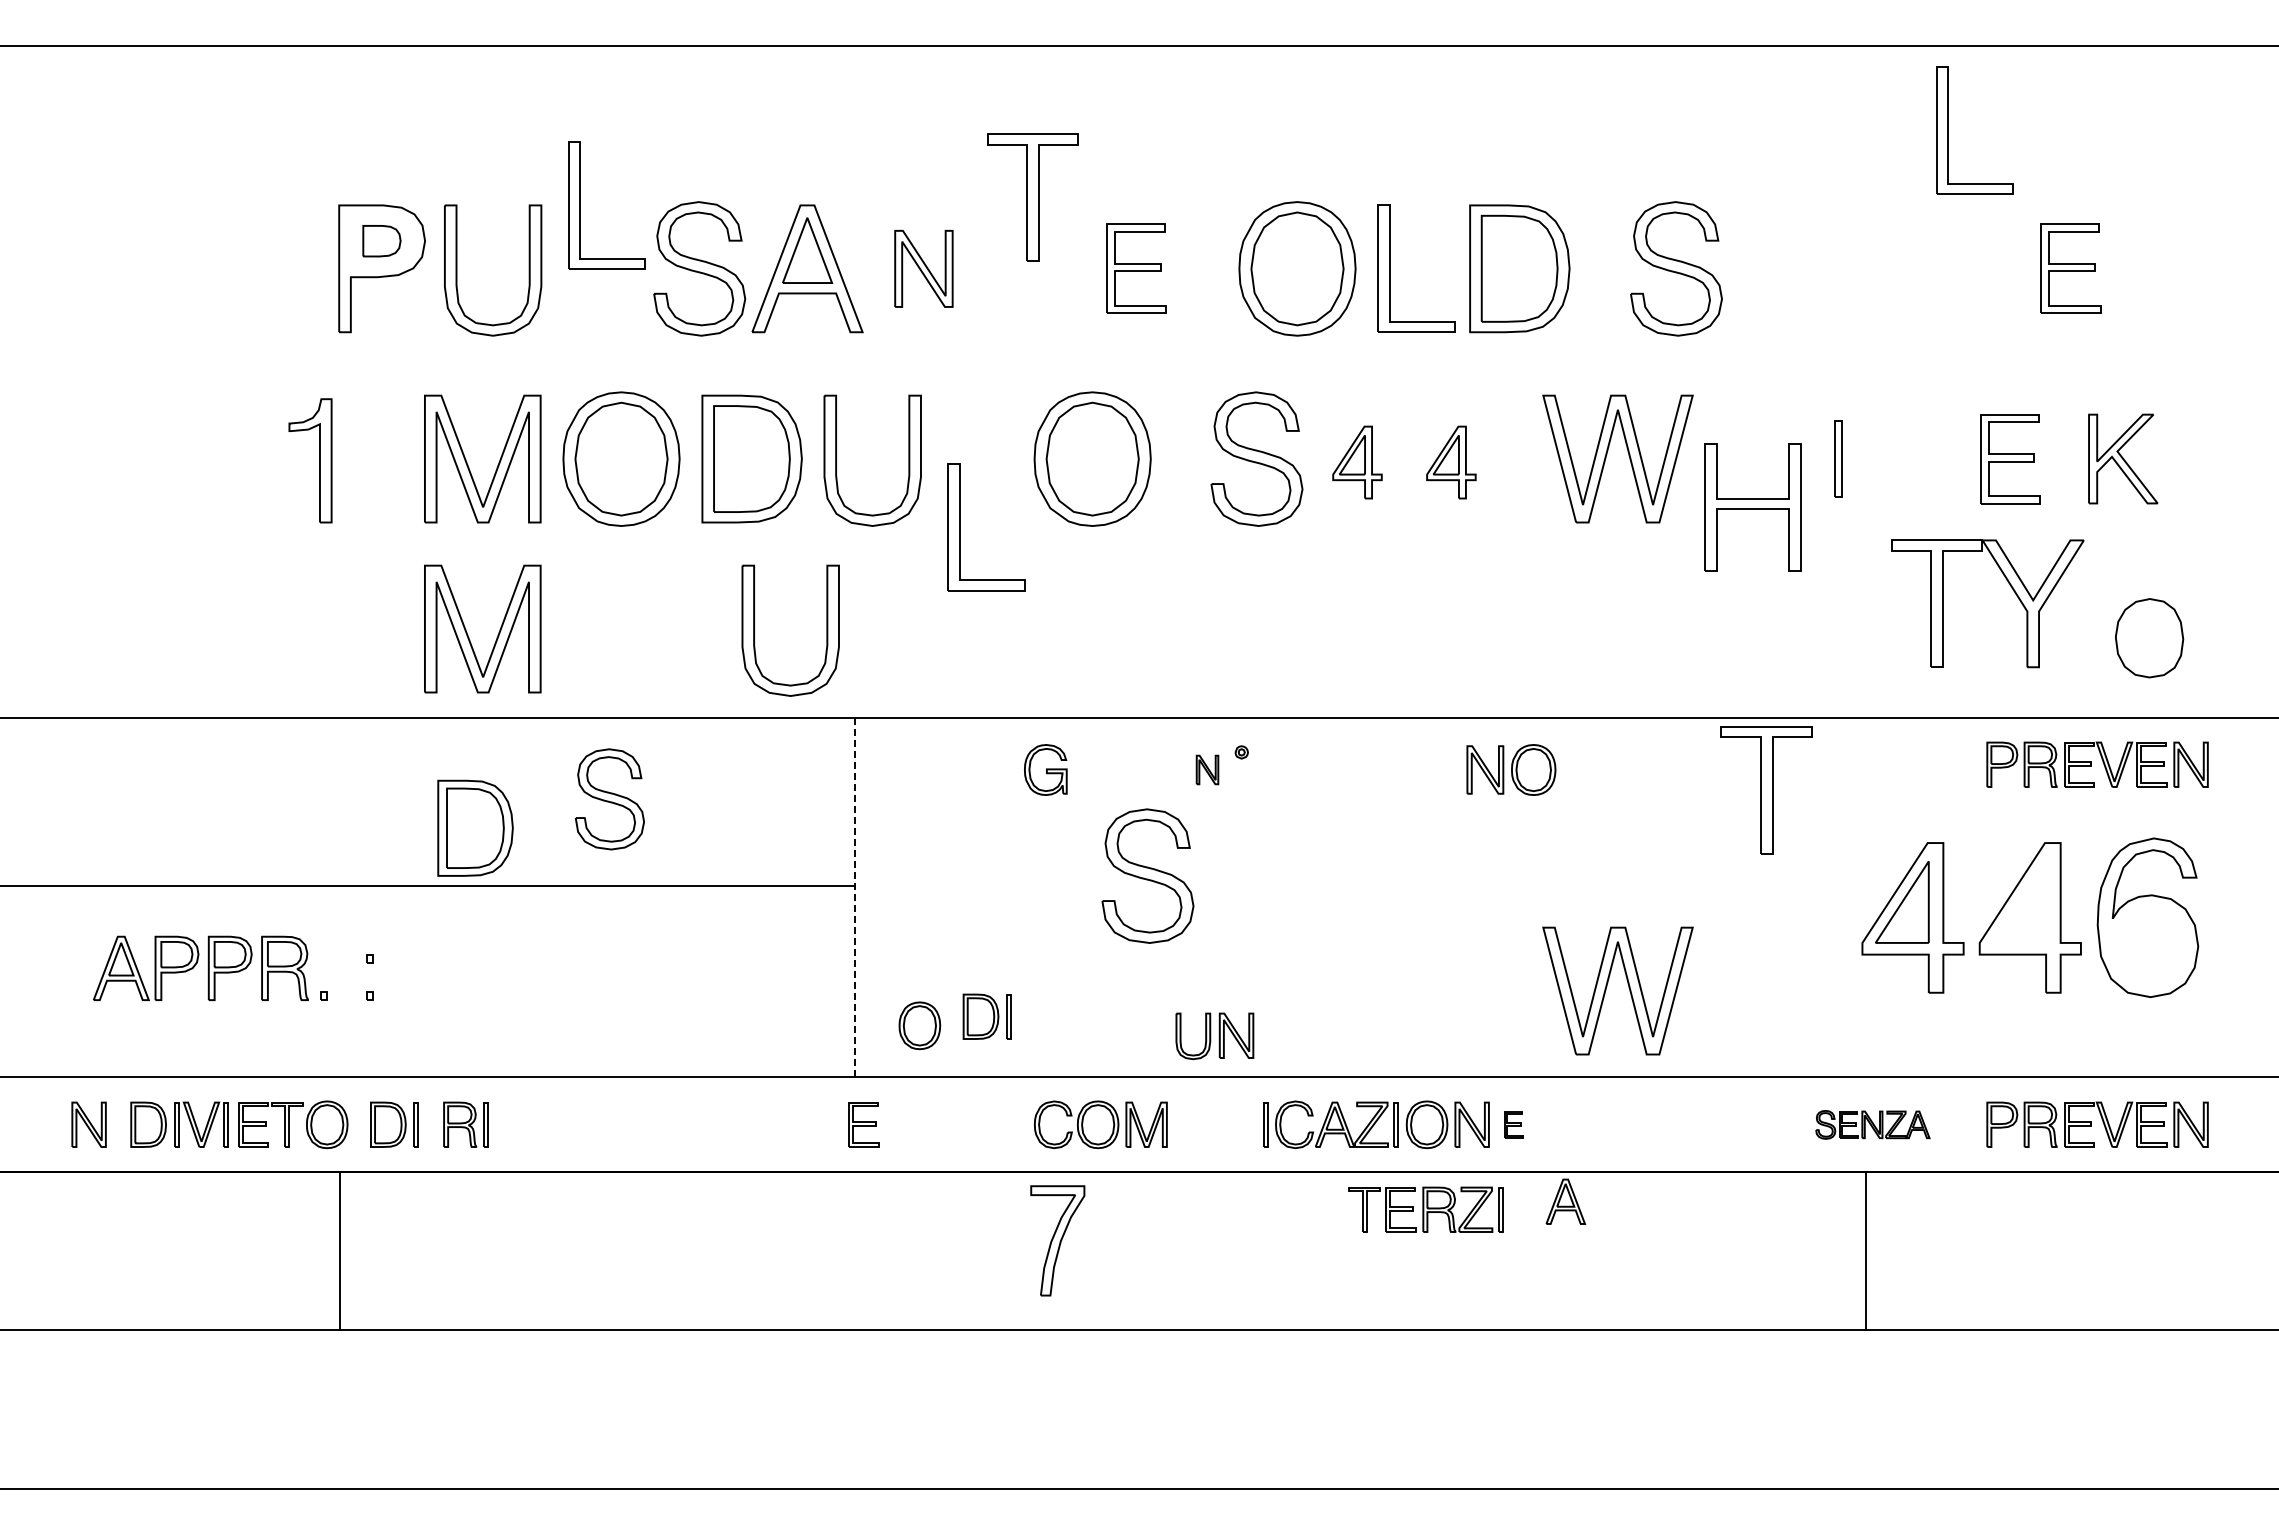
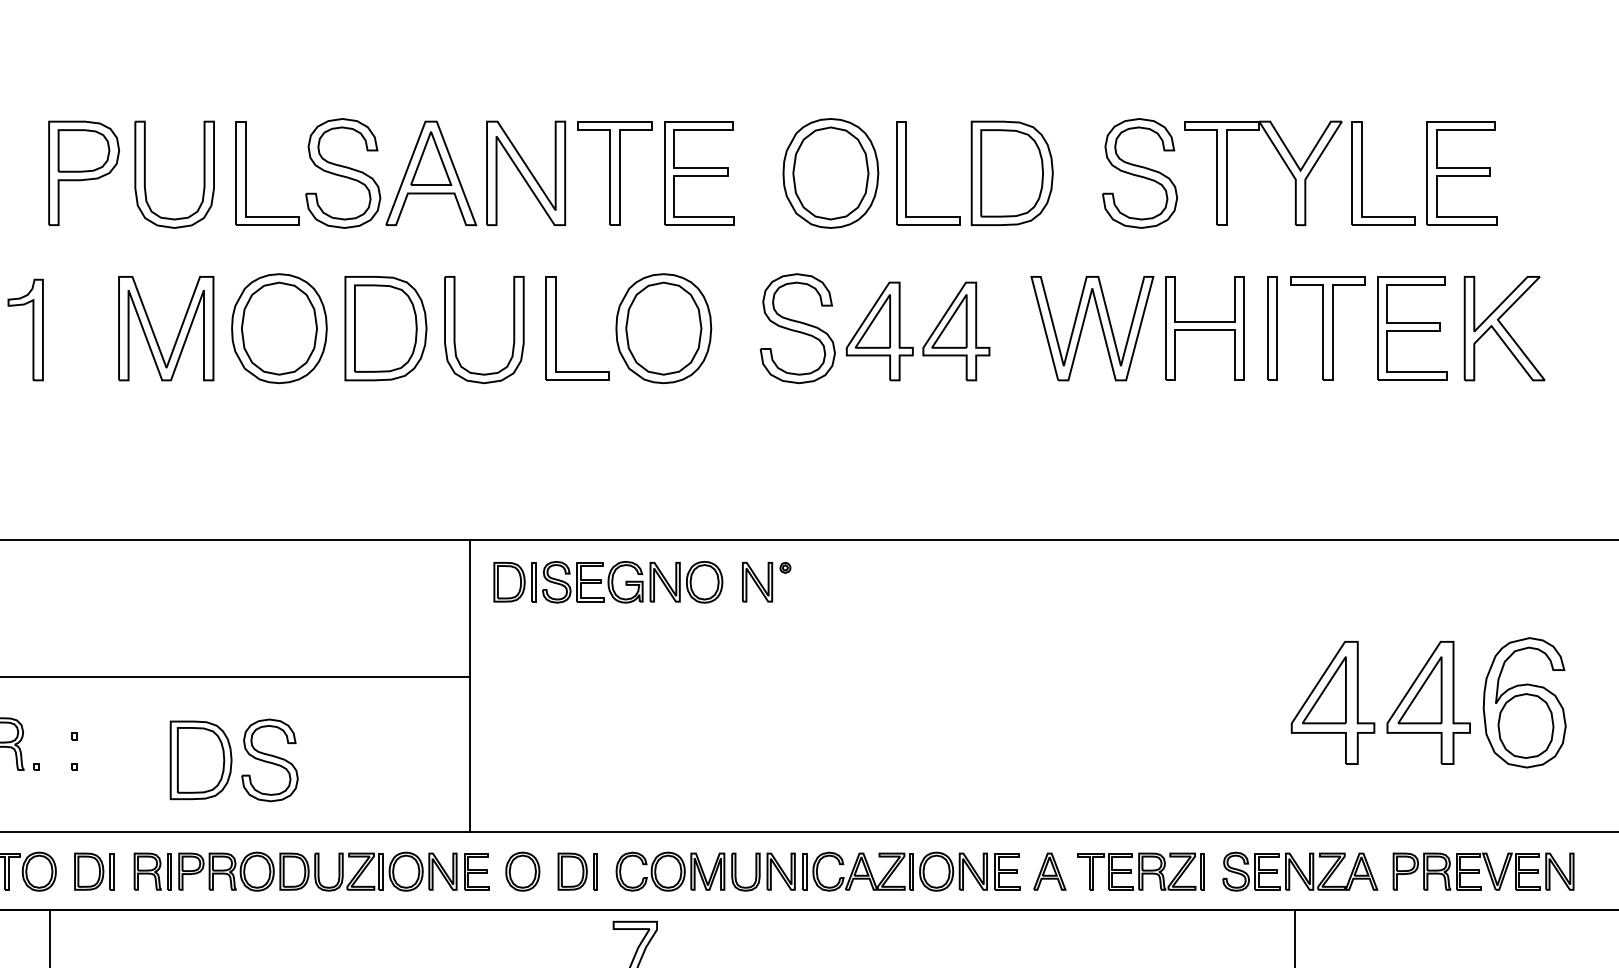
part: (1948, 130) -> (1361, 173), moved
part: (1032, 197) -> (614, 173), moved
part: (580, 205) -> (245, 173), moved
part: (381, 240) -> (83, 150), size x1.67
part: (923, 268) -> (525, 173), size x1.67
part: (1136, 268) -> (699, 173), size x1.43
part: (2070, 268) -> (1461, 173), size x1.43
part: (2122, 458) -> (1503, 328), size x1.43
part: (1838, 459) -> (1272, 328), size x1.67
part: (2010, 459) -> (1412, 328), size x1.43
part: (1357, 462) -> (879, 331), size x1.67
part: (1451, 462) -> (956, 331), size x1.67
part: (1752, 507) -> (1204, 328), moved
part: (960, 527) -> (555, 328), moved
part: (2011, 588) -> (1282, 160), moved
part: (754, 630) -> (387, 468), removed
part: (468, 634) -> (154, 471), removed
part: (2149, 638) -> (1525, 726), moved
part: (2097, 764) -> (1483, 577), removed
part: (951, 769) -> (548, 581), added
part: (1207, 769) -> (757, 581), size x1.67
part: (1511, 769) -> (686, 581), moved
part: (1766, 790) -> (1327, 328), moved
part: (609, 799) -> (269, 760), moved
part: (475, 827) -> (201, 759), moved
part: (1147, 875) -> (708, 668), removed
line: (855, 897) -> (470, 686), dashed -> solid
part: (2019, 902) -> (1419, 690), added
part: (1607, 986) -> (1083, 758), removed
part: (986, 1016) -> (577, 871), moved
part: (919, 1025) -> (522, 871), moved
part: (1214, 1036) -> (763, 872), moved
part: (668, 1124) -> (317, 871), added
part: (1513, 1124) -> (1007, 871), size x1.67
part: (1872, 1124) -> (1299, 871), size x1.67
part: (1565, 1201) -> (1049, 871), moved
part: (1425, 1209) -> (1140, 871), moved

